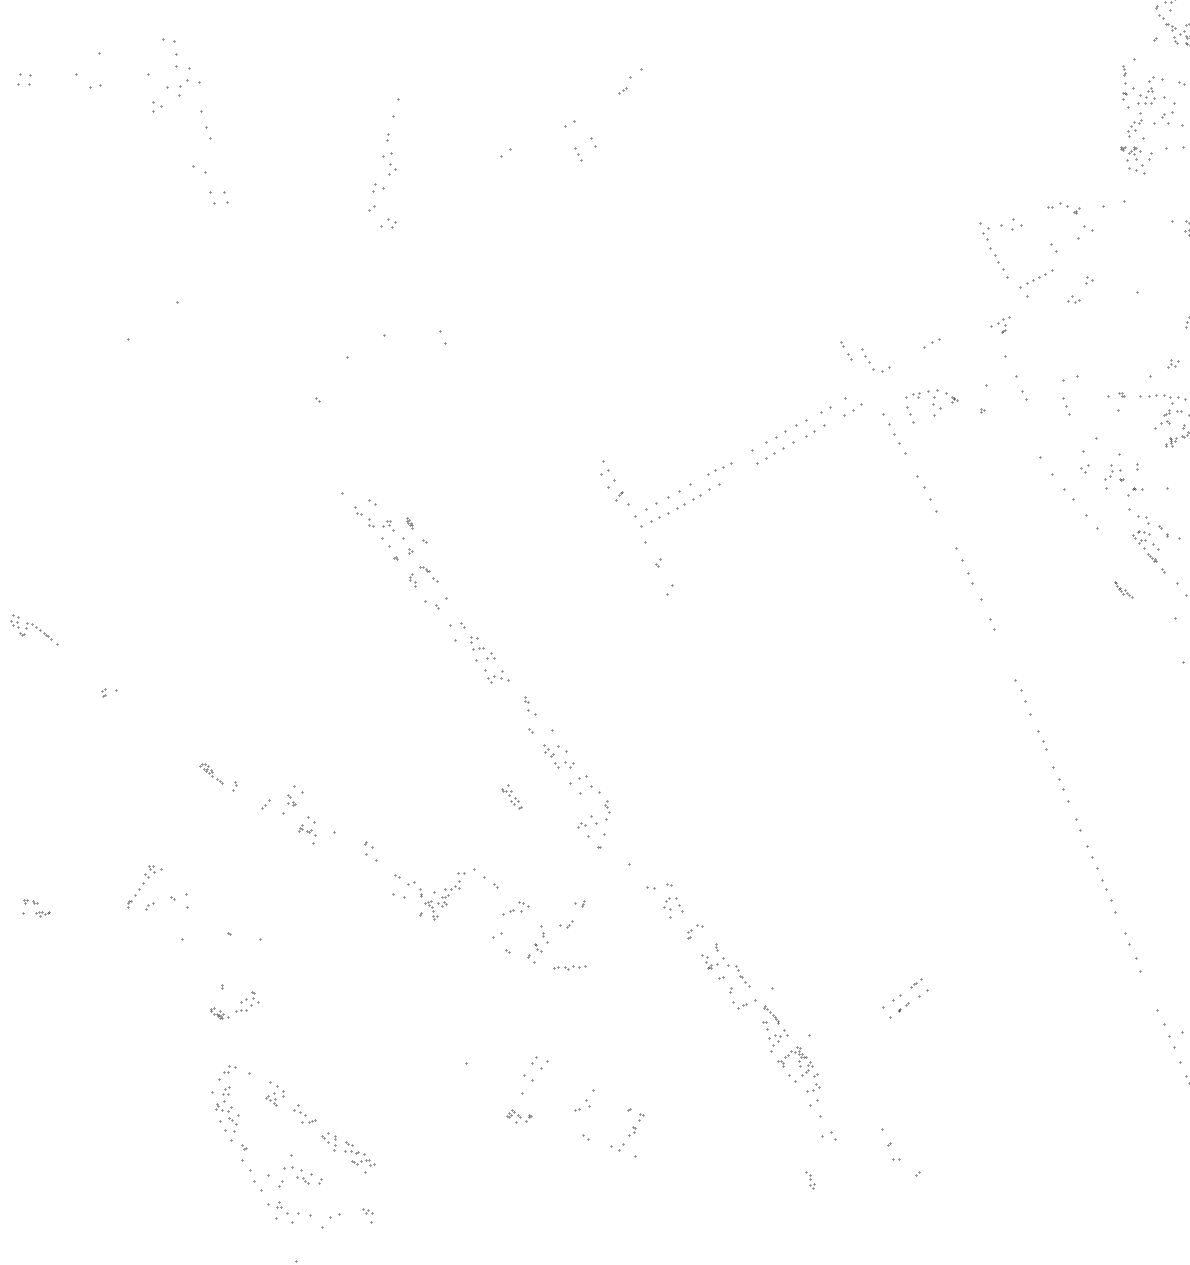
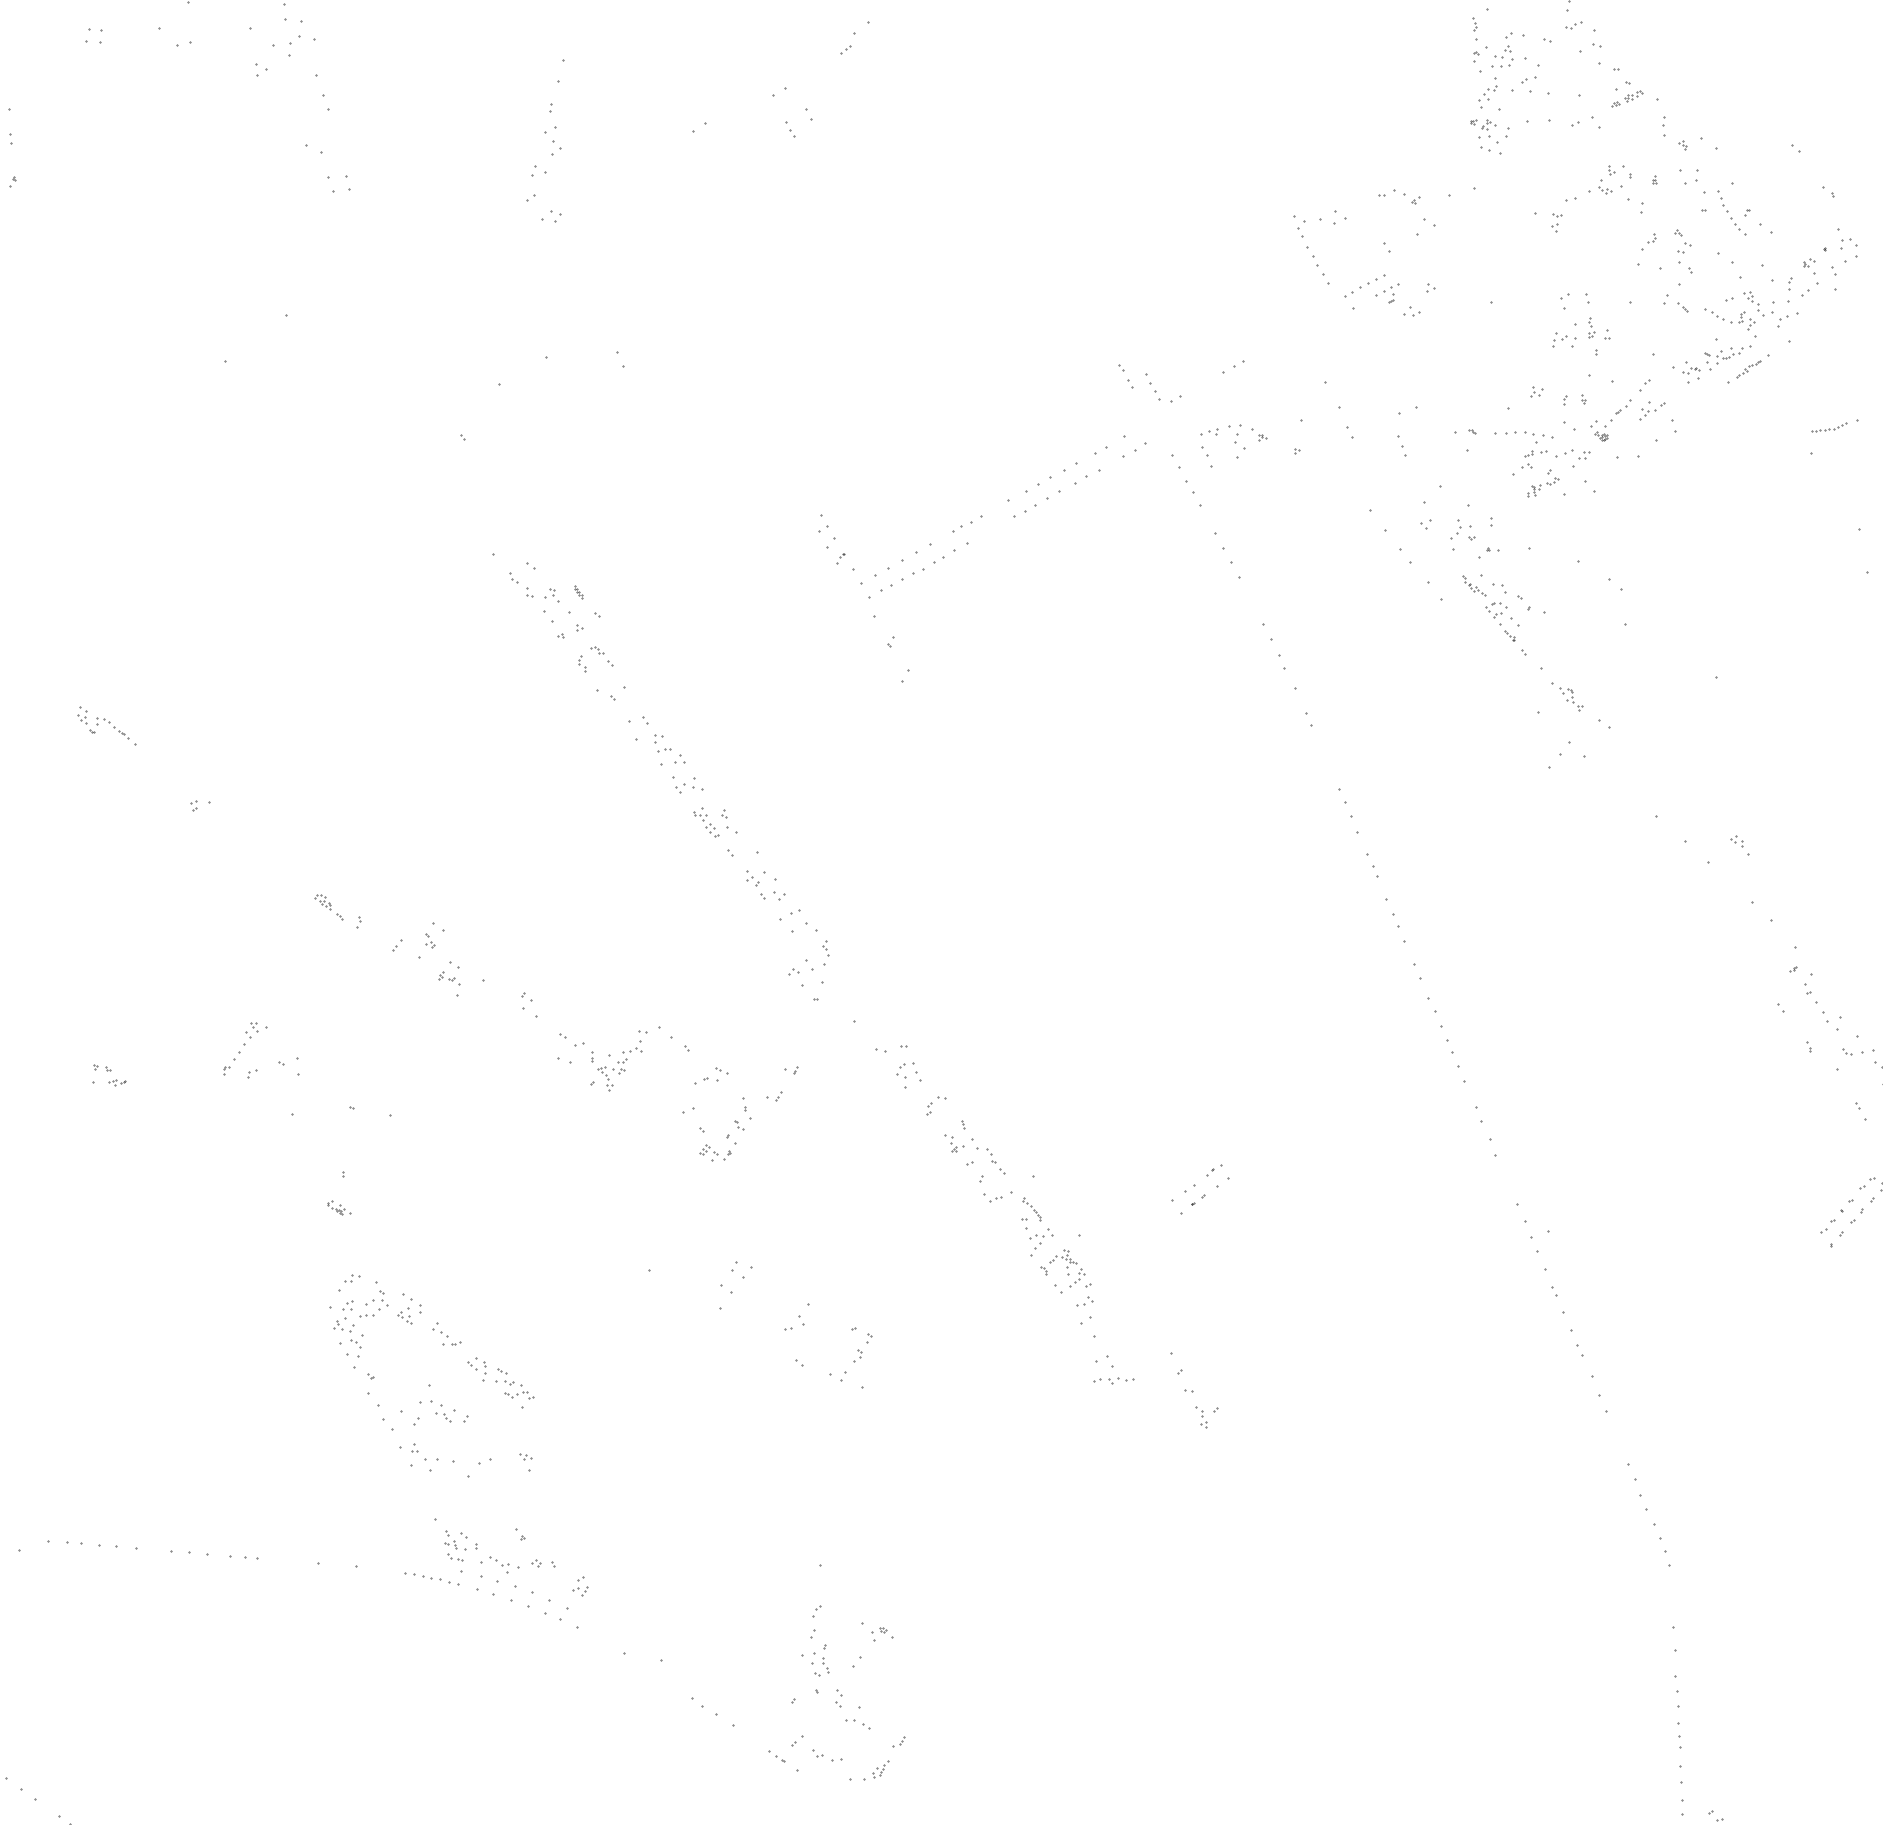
part: (1000, 324) -> (1387, 293), moved
part: (1123, 589) -> (1474, 585), moved
part: (511, 797) -> (706, 822), moved
part: (569, 967) -> (1113, 1380), moved
part: (246, 1001) -> (373, 1303), moved
part: (519, 1115) -> (715, 1152), moved
part: (809, 1180) -> (1201, 1417), moved

